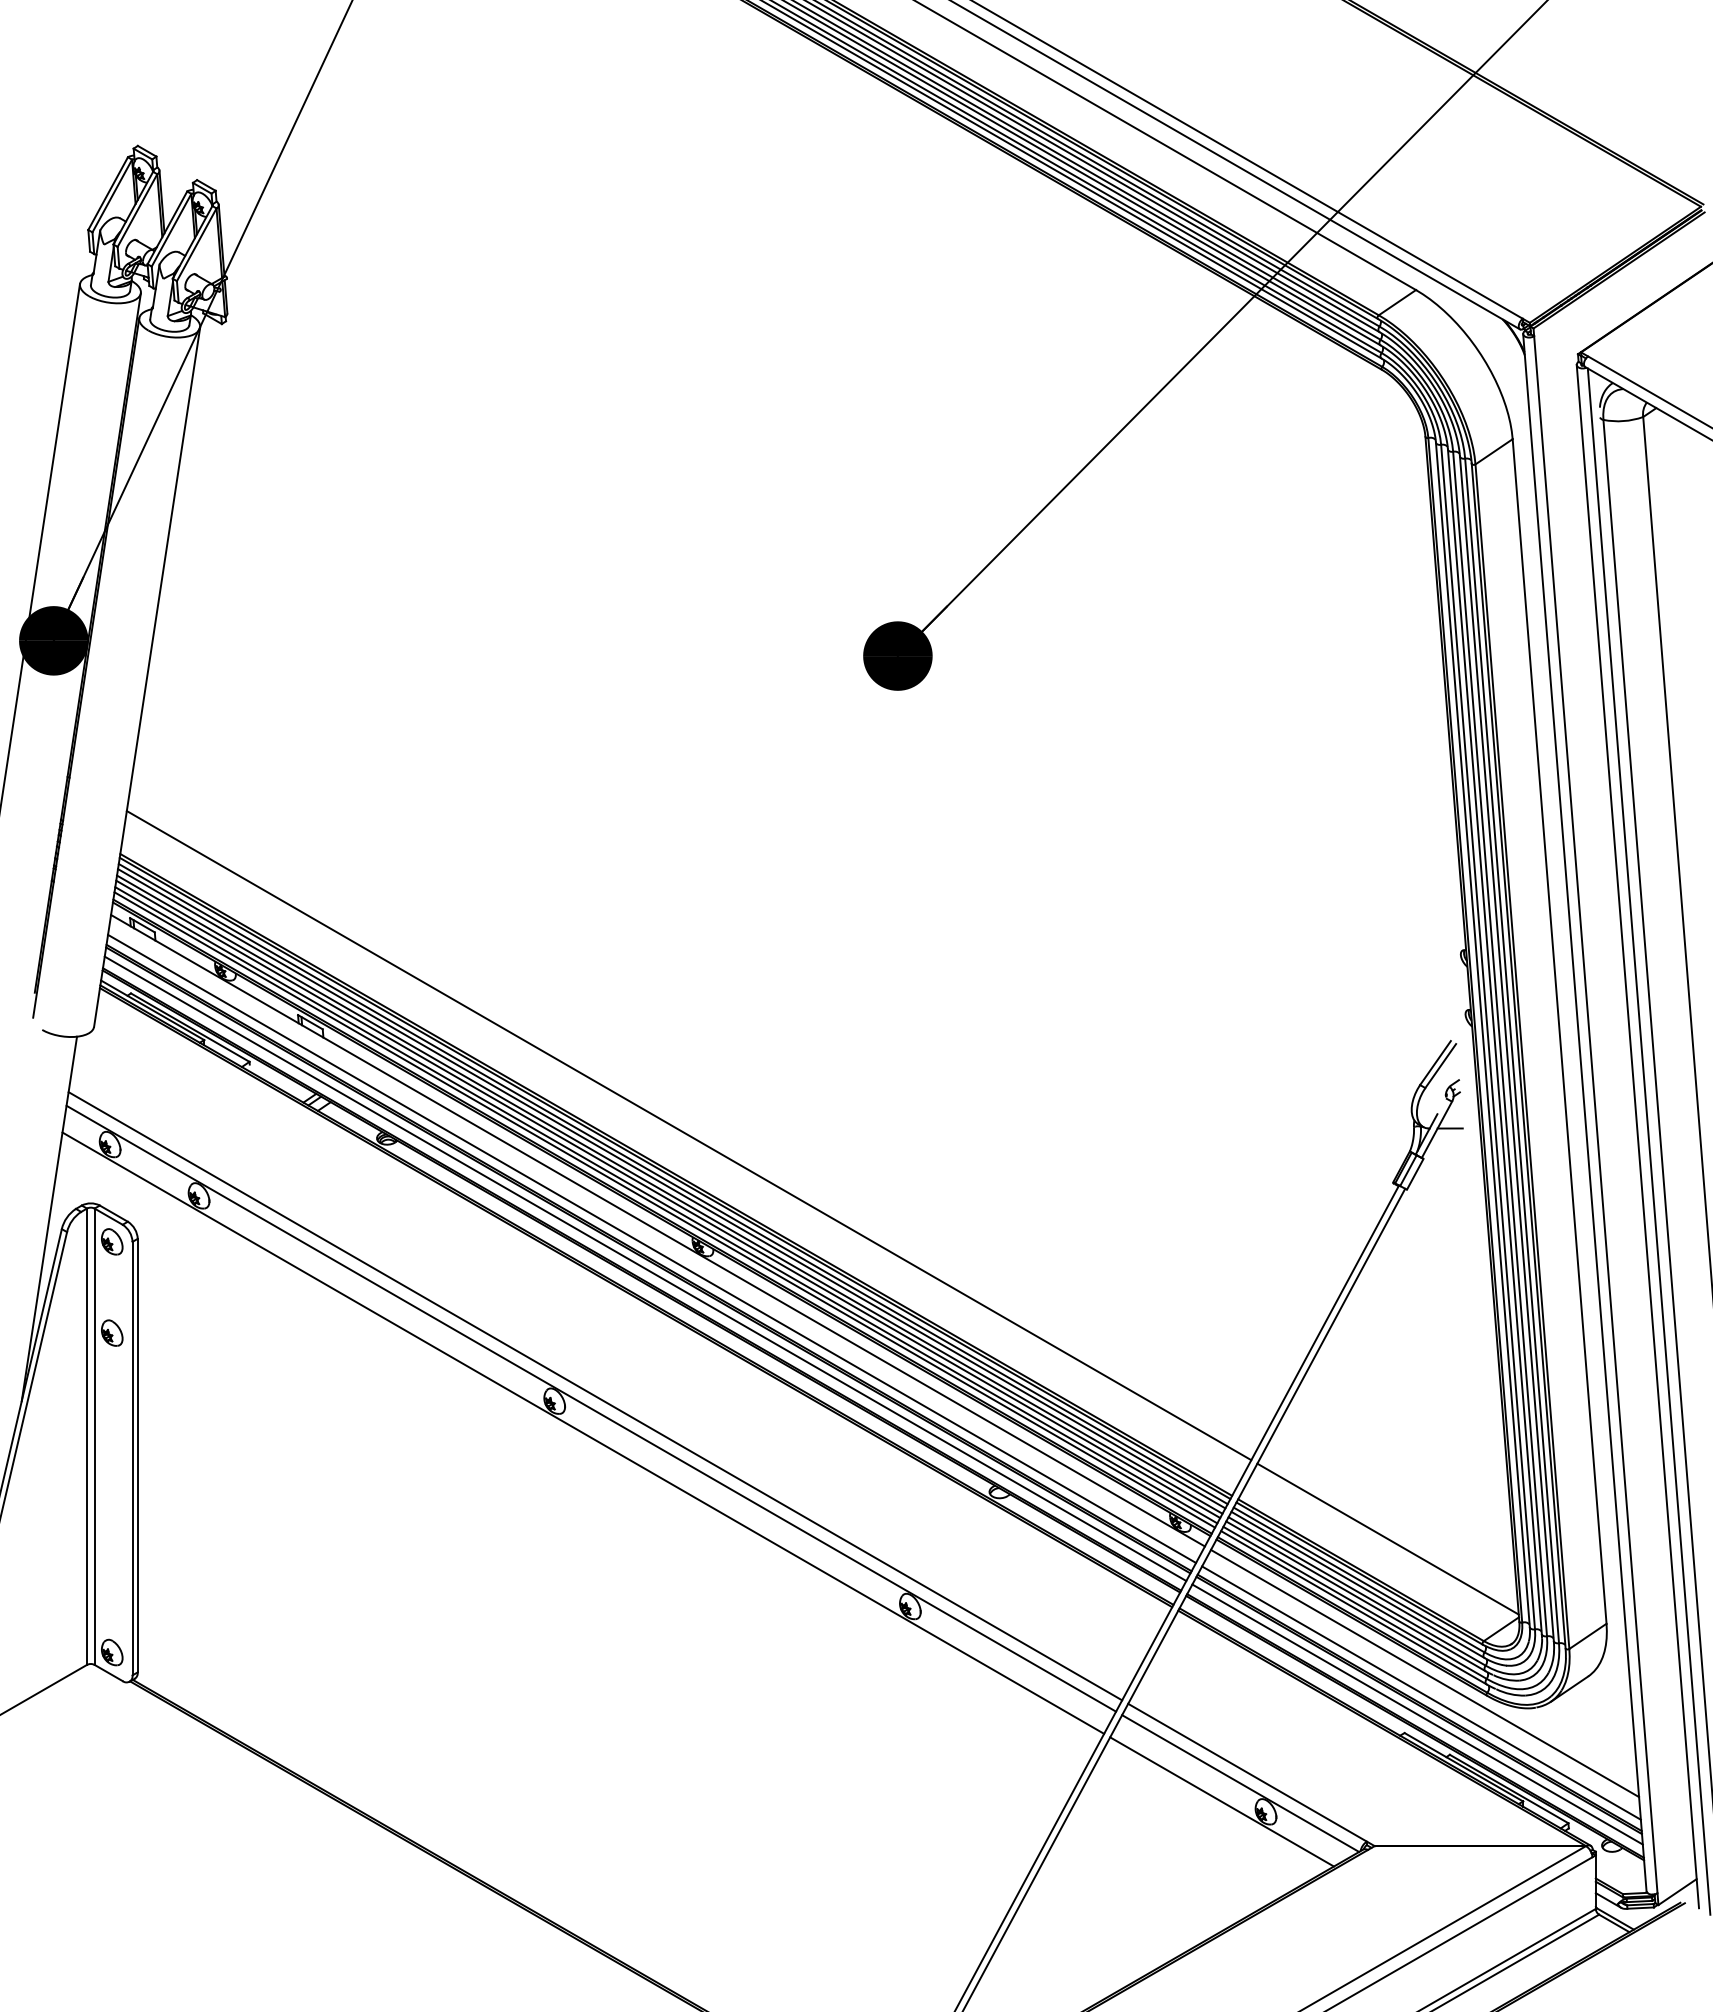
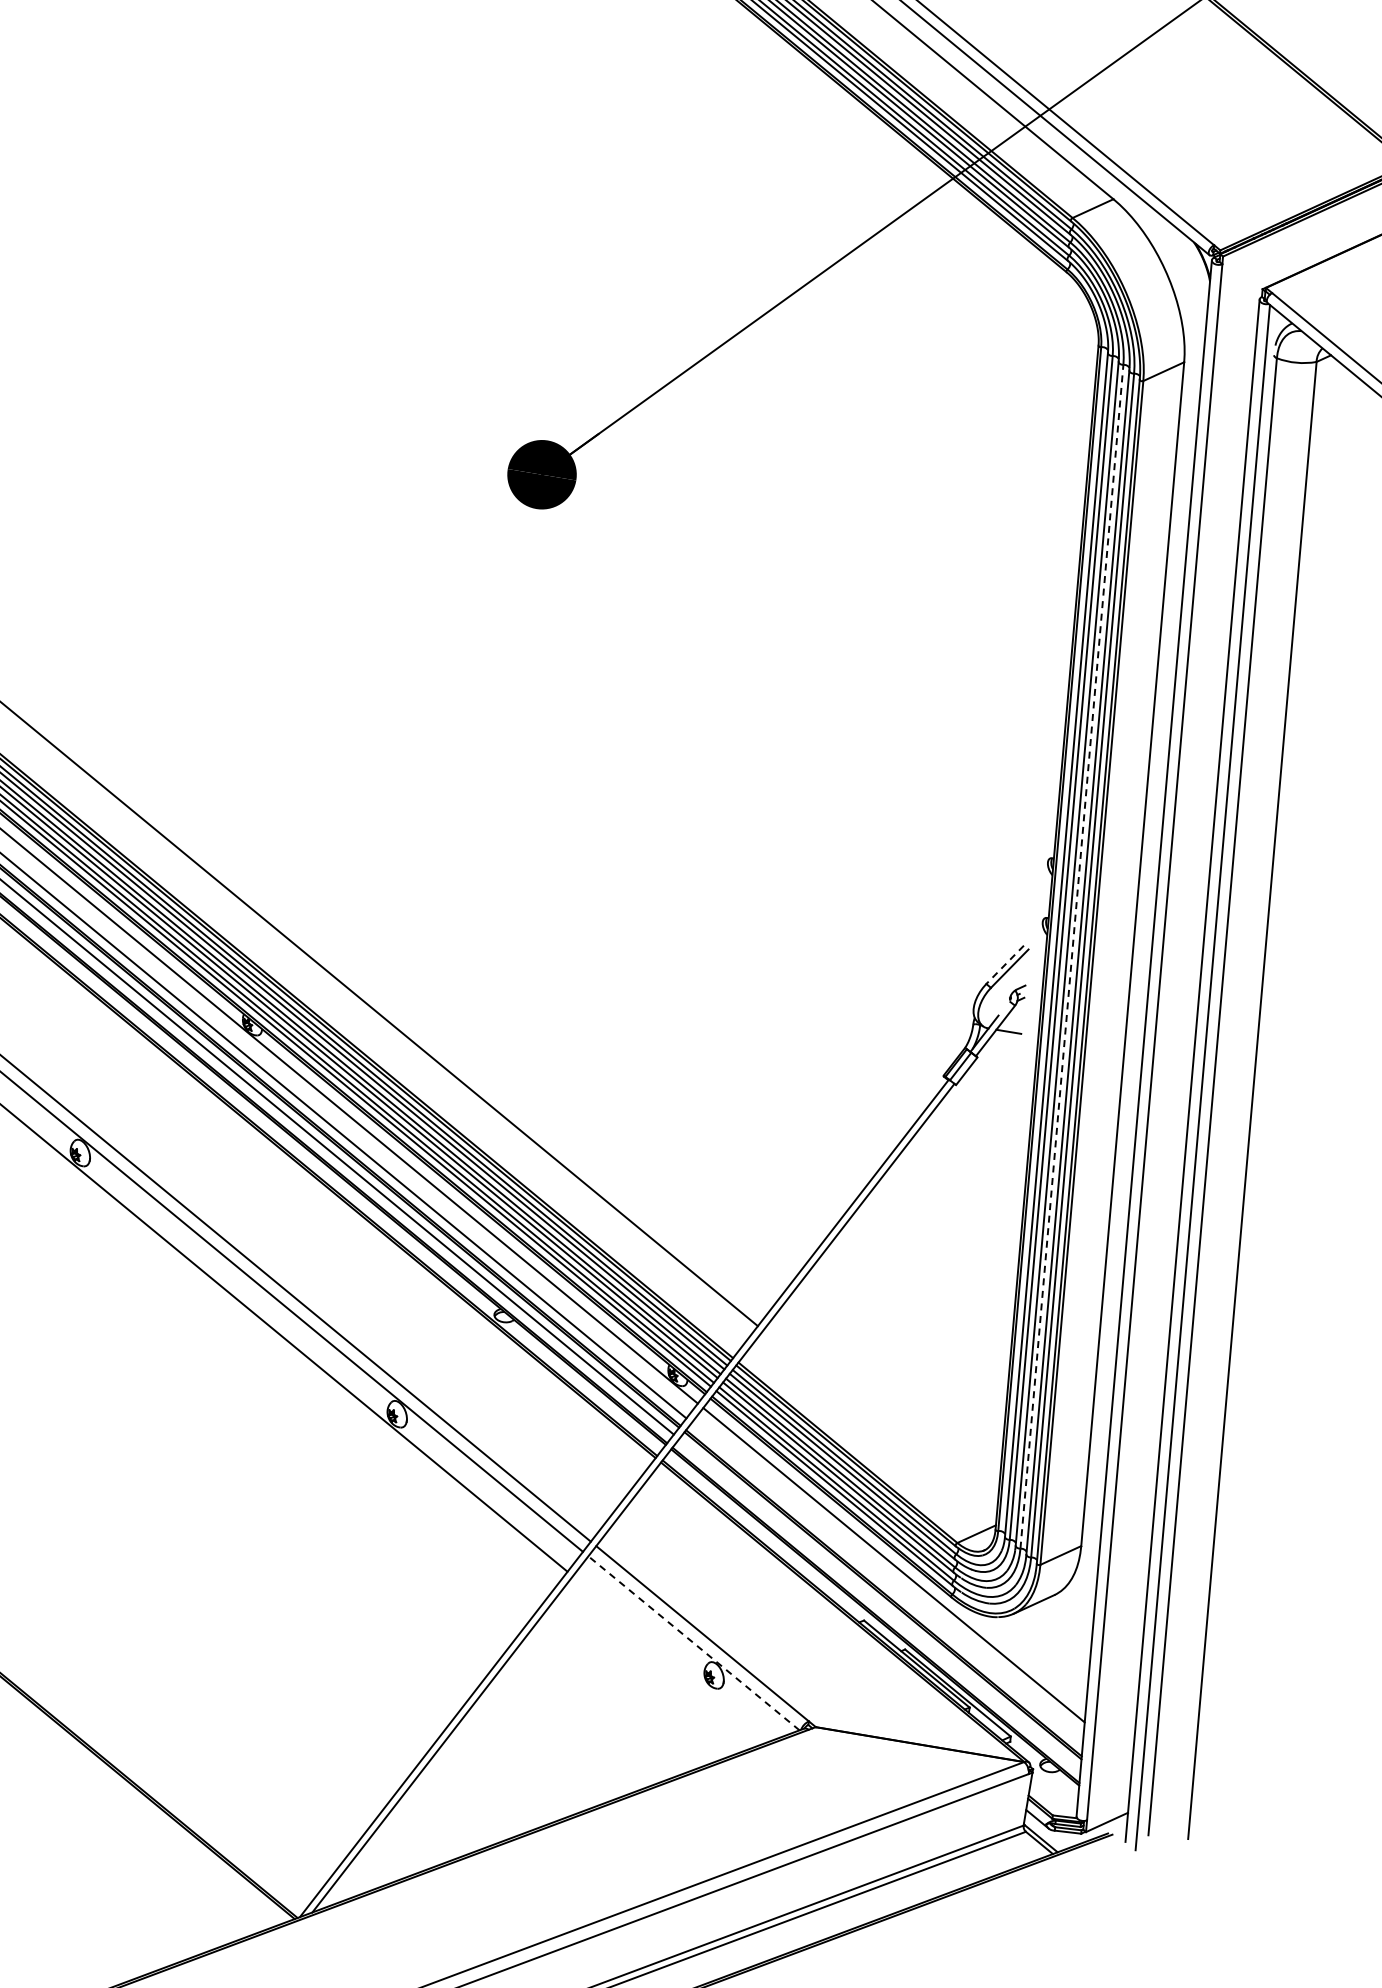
line: (1500, 1043) -> (1072, 956), solid -> dashed
line: (1435, 1063) -> (1005, 965), solid -> dashed
line: (1387, 1538) -> (879, 1425), removed
line: (1421, 1692) -> (887, 1583), removed
line: (1417, 1714) -> (879, 1604), removed
line: (1240, 1783) -> (693, 1643), solid -> dashed
line: (1221, 1801) -> (672, 1657), removed

